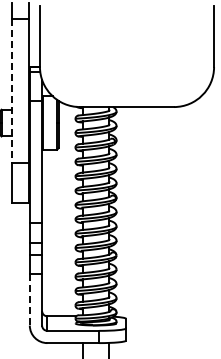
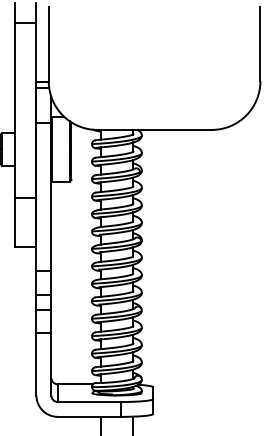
line: (12, 91) -> (15, 111), dashed -> solid
line: (29, 299) -> (36, 363), dashed -> solid

